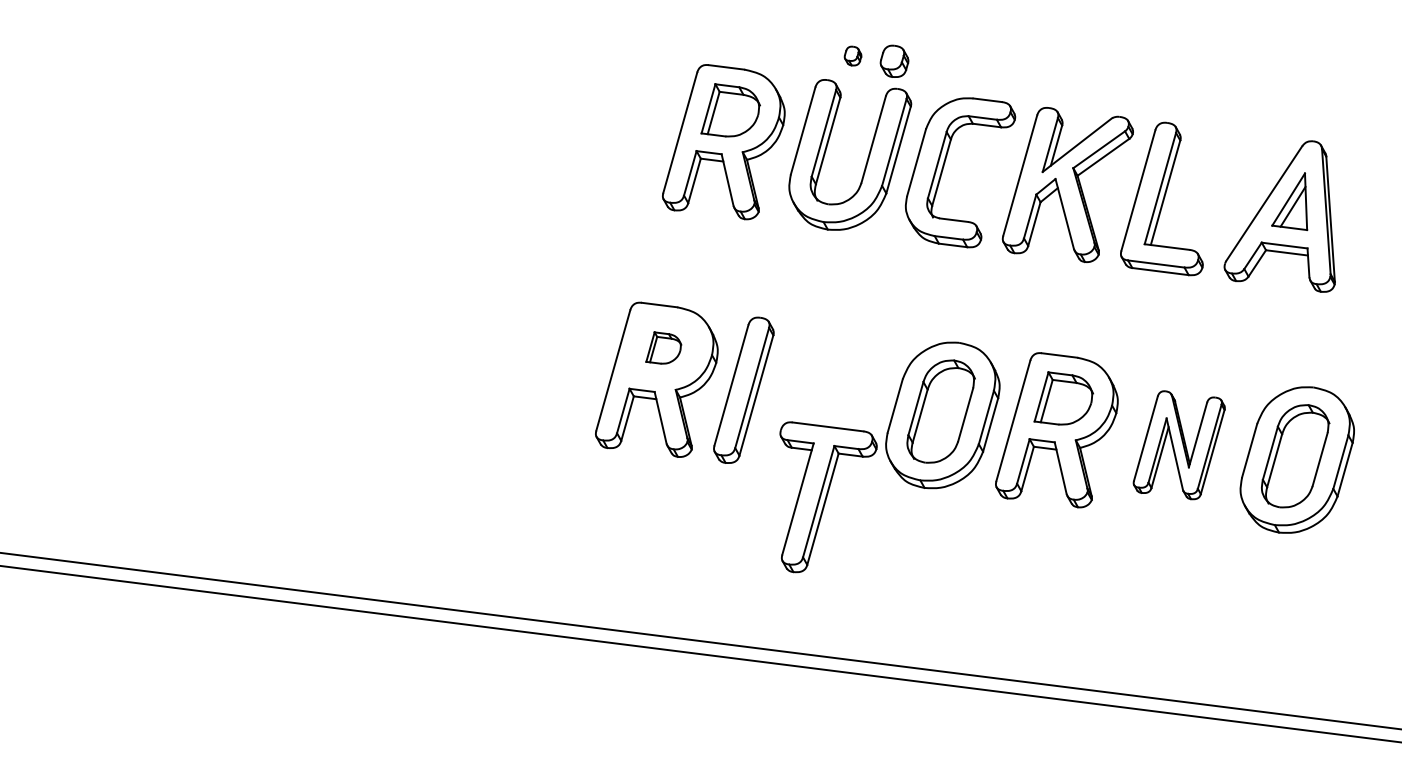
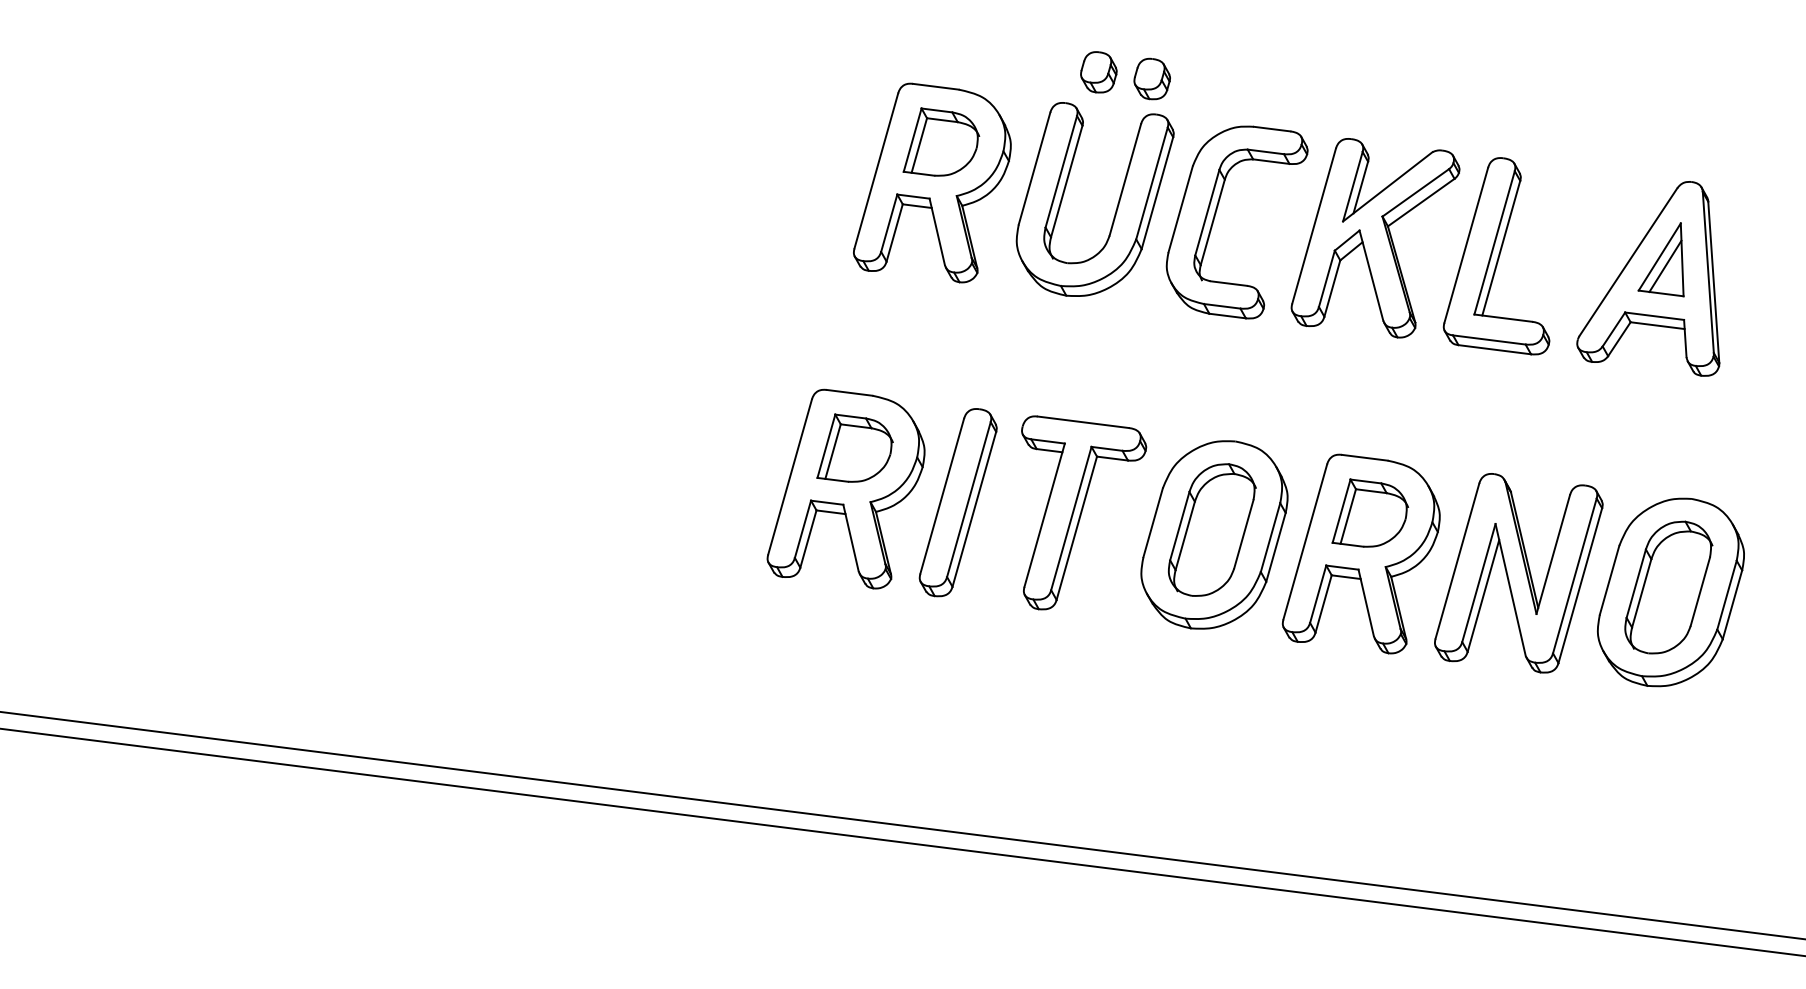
part: (852, 55) -> (1098, 71), size x1.67
part: (663, 347) -> (854, 447), size x1.67
part: (1179, 445) -> (1519, 573), size x1.43
part: (828, 497) -> (1083, 513), moved

